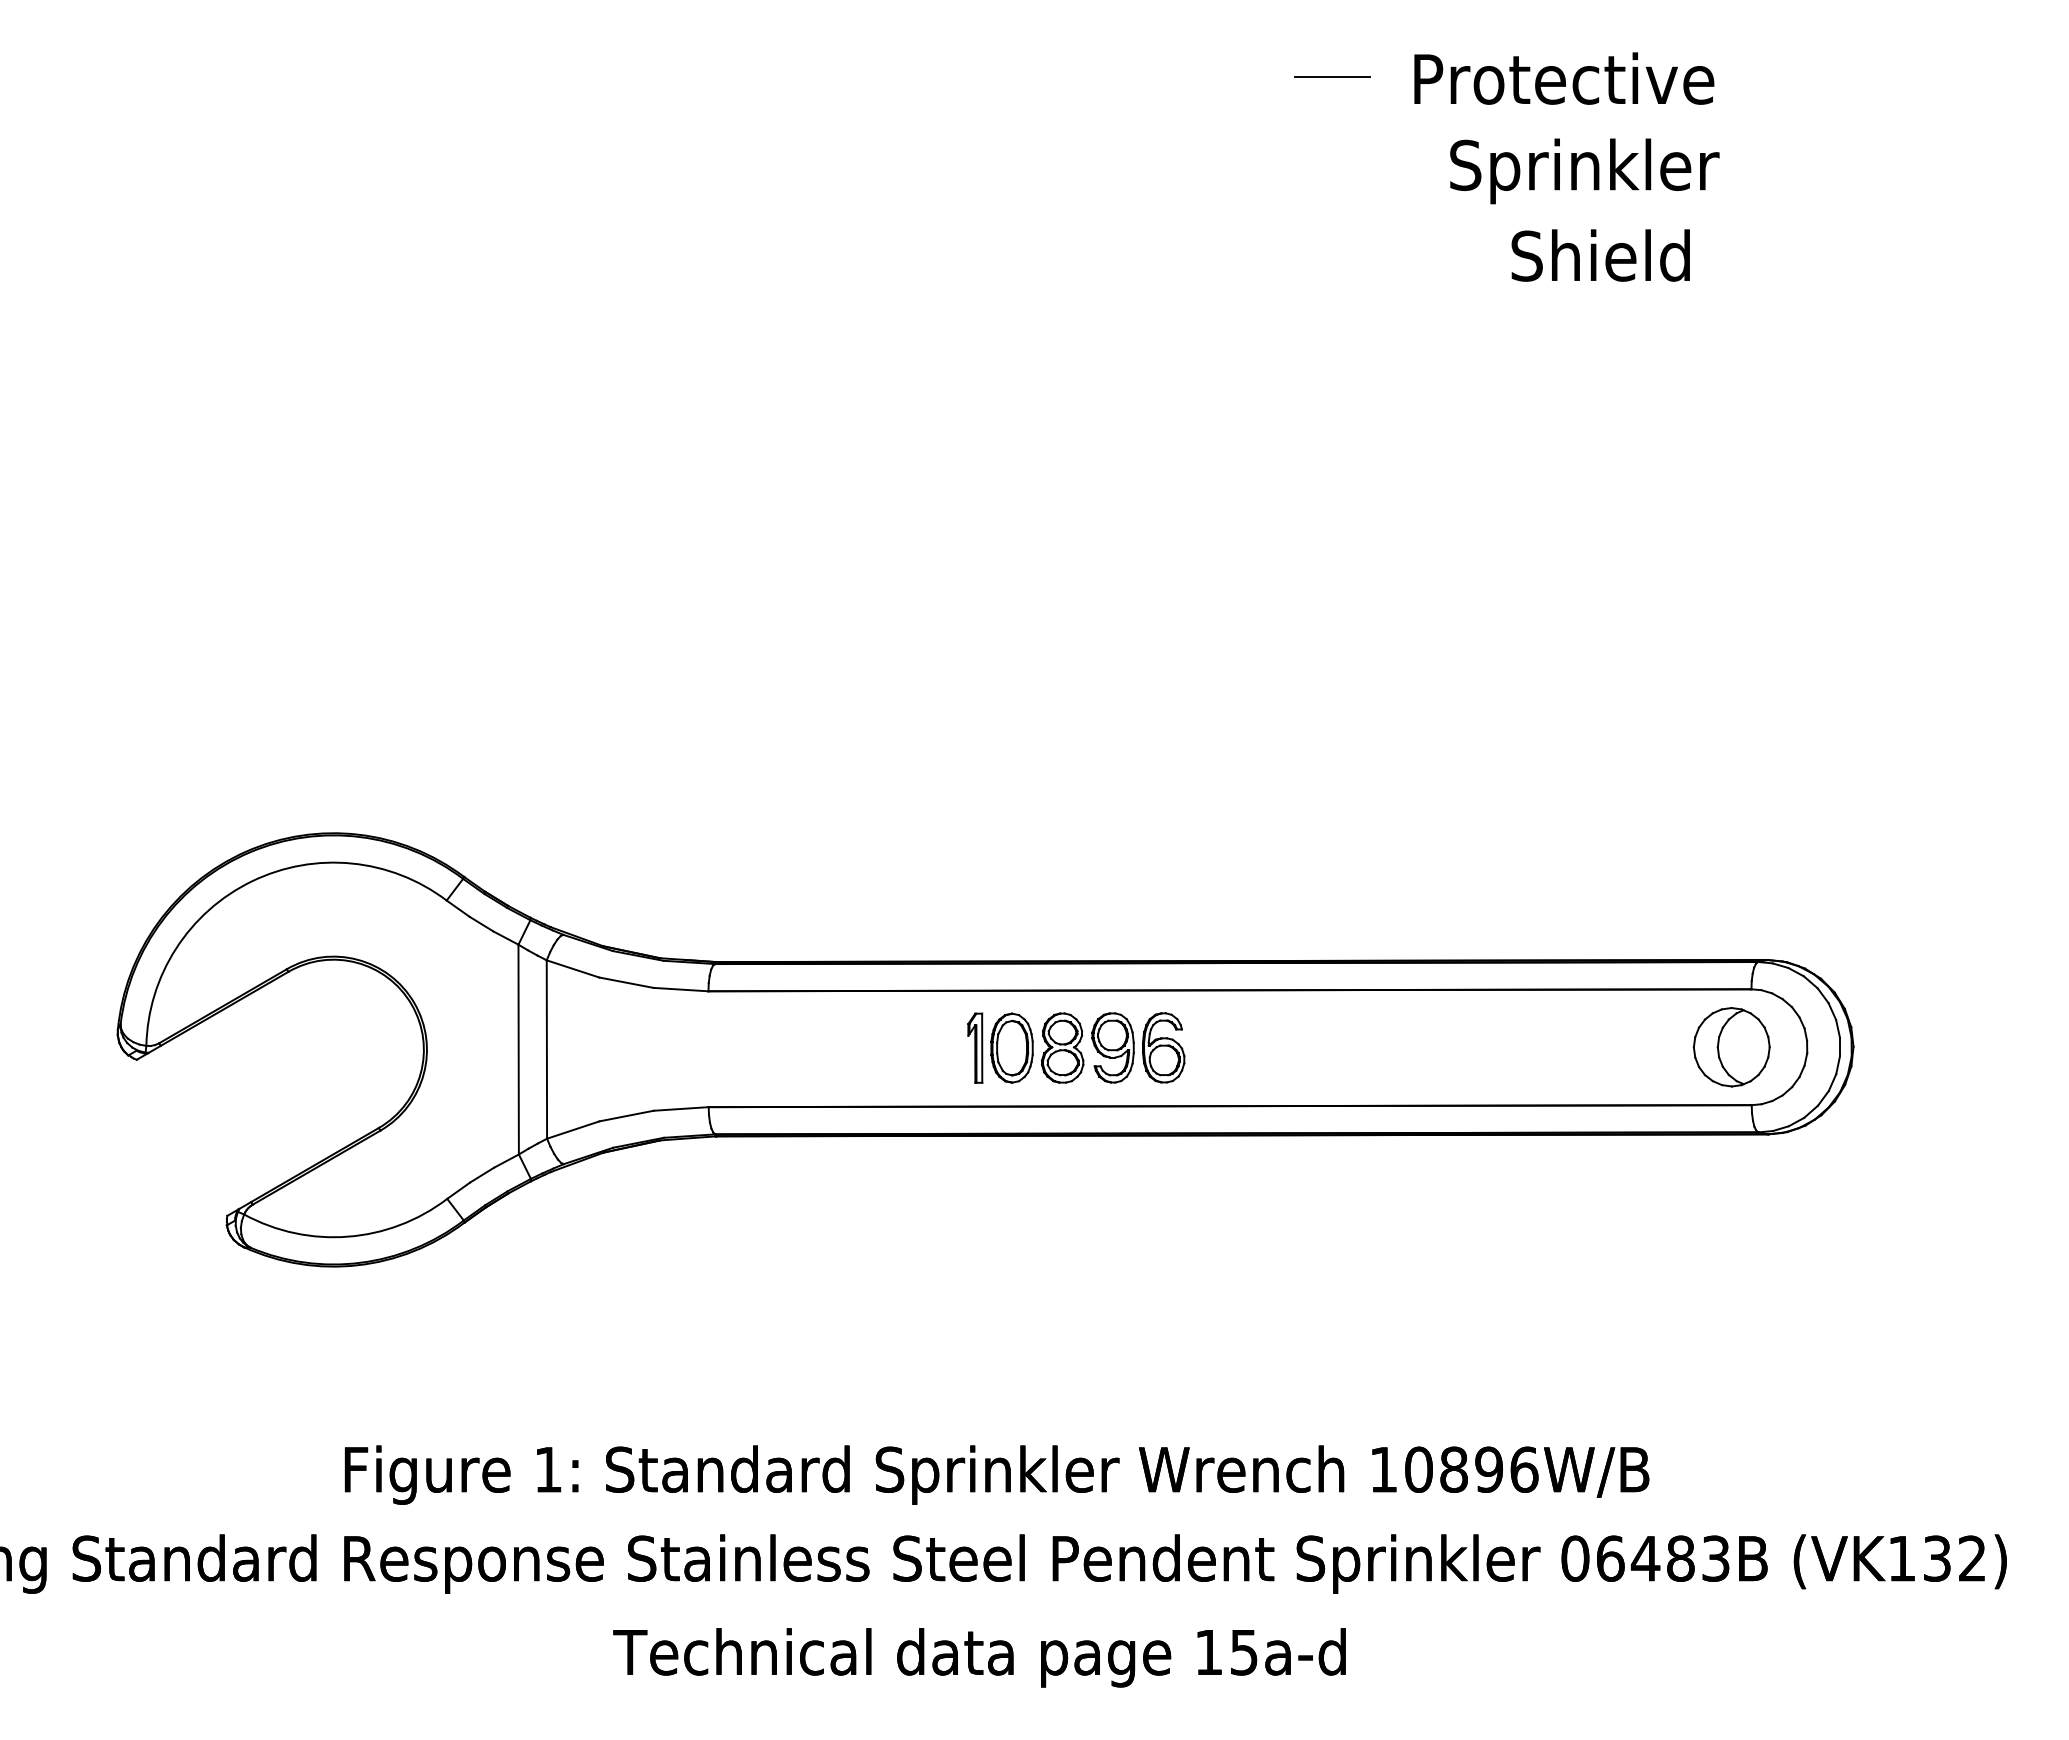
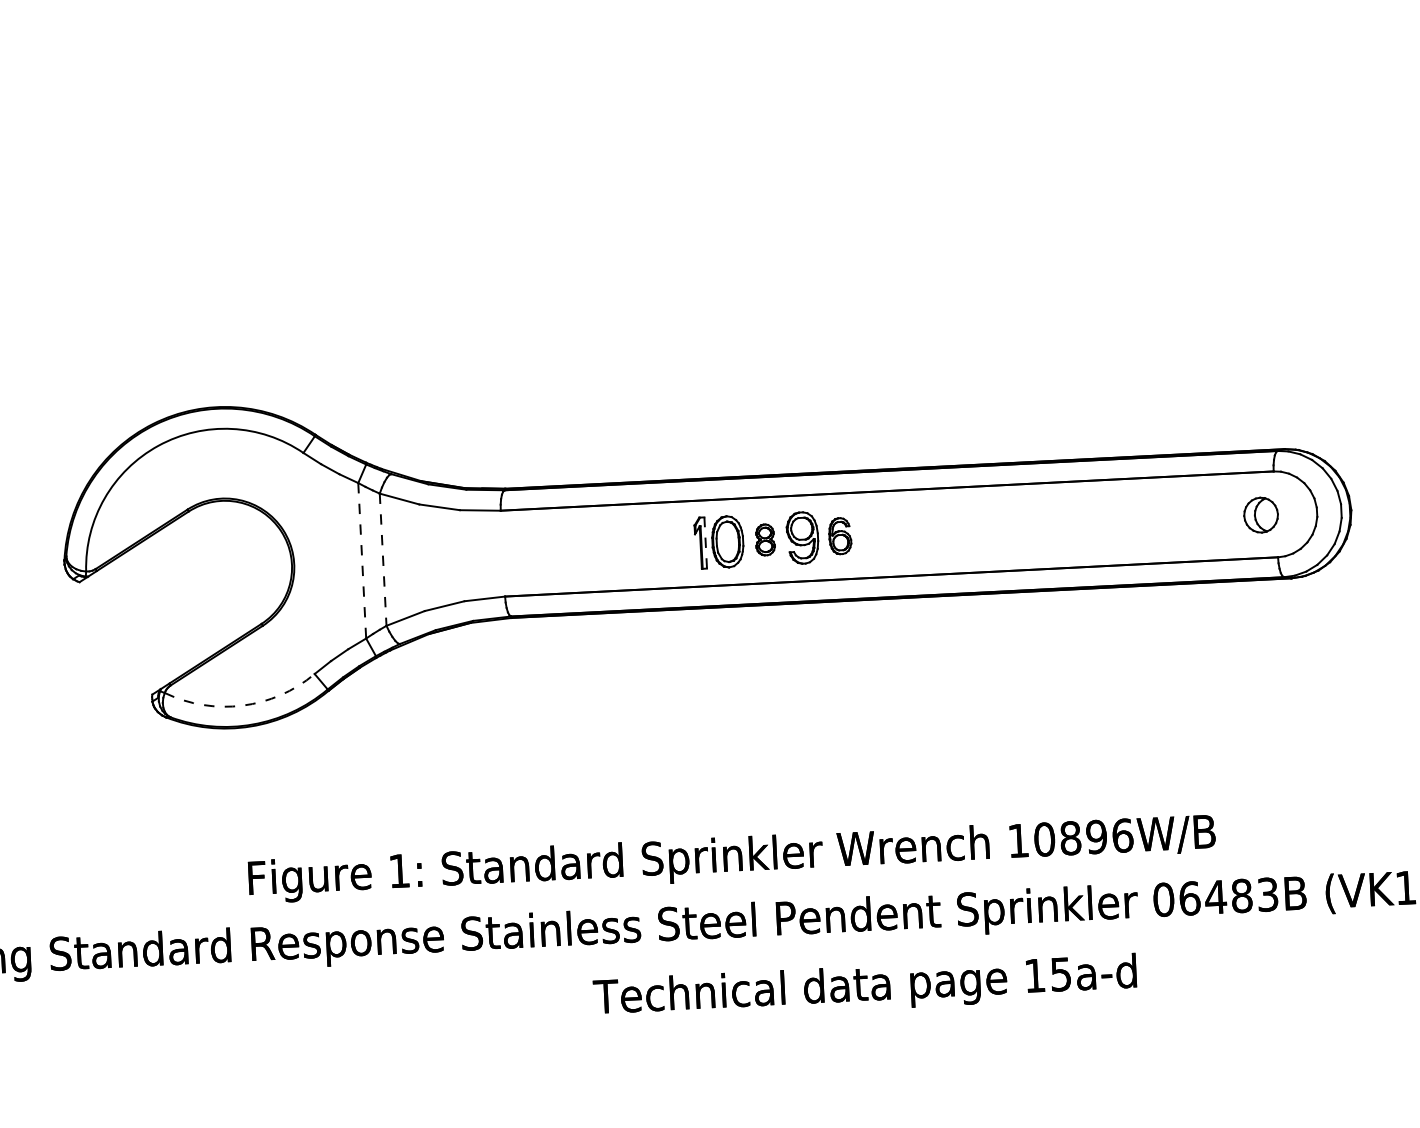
part: (1062, 1047) -> (765, 539), size x0.6
part: (1163, 1047) -> (840, 535), size x0.7
part: (1731, 1047) -> (1260, 515), size x0.6
line: (982, 1048) -> (705, 543), solid -> dashed
line: (518, 1049) -> (362, 560), solid -> dashed
line: (546, 1050) -> (382, 560), solid -> dashed
arc: (348, 1236) -> (242, 705), solid -> dashed
text: (979, 1657) -> (865, 987), moved

